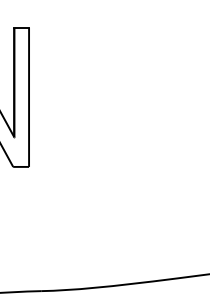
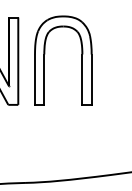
part: (129, 96) -> (81, 60), added

